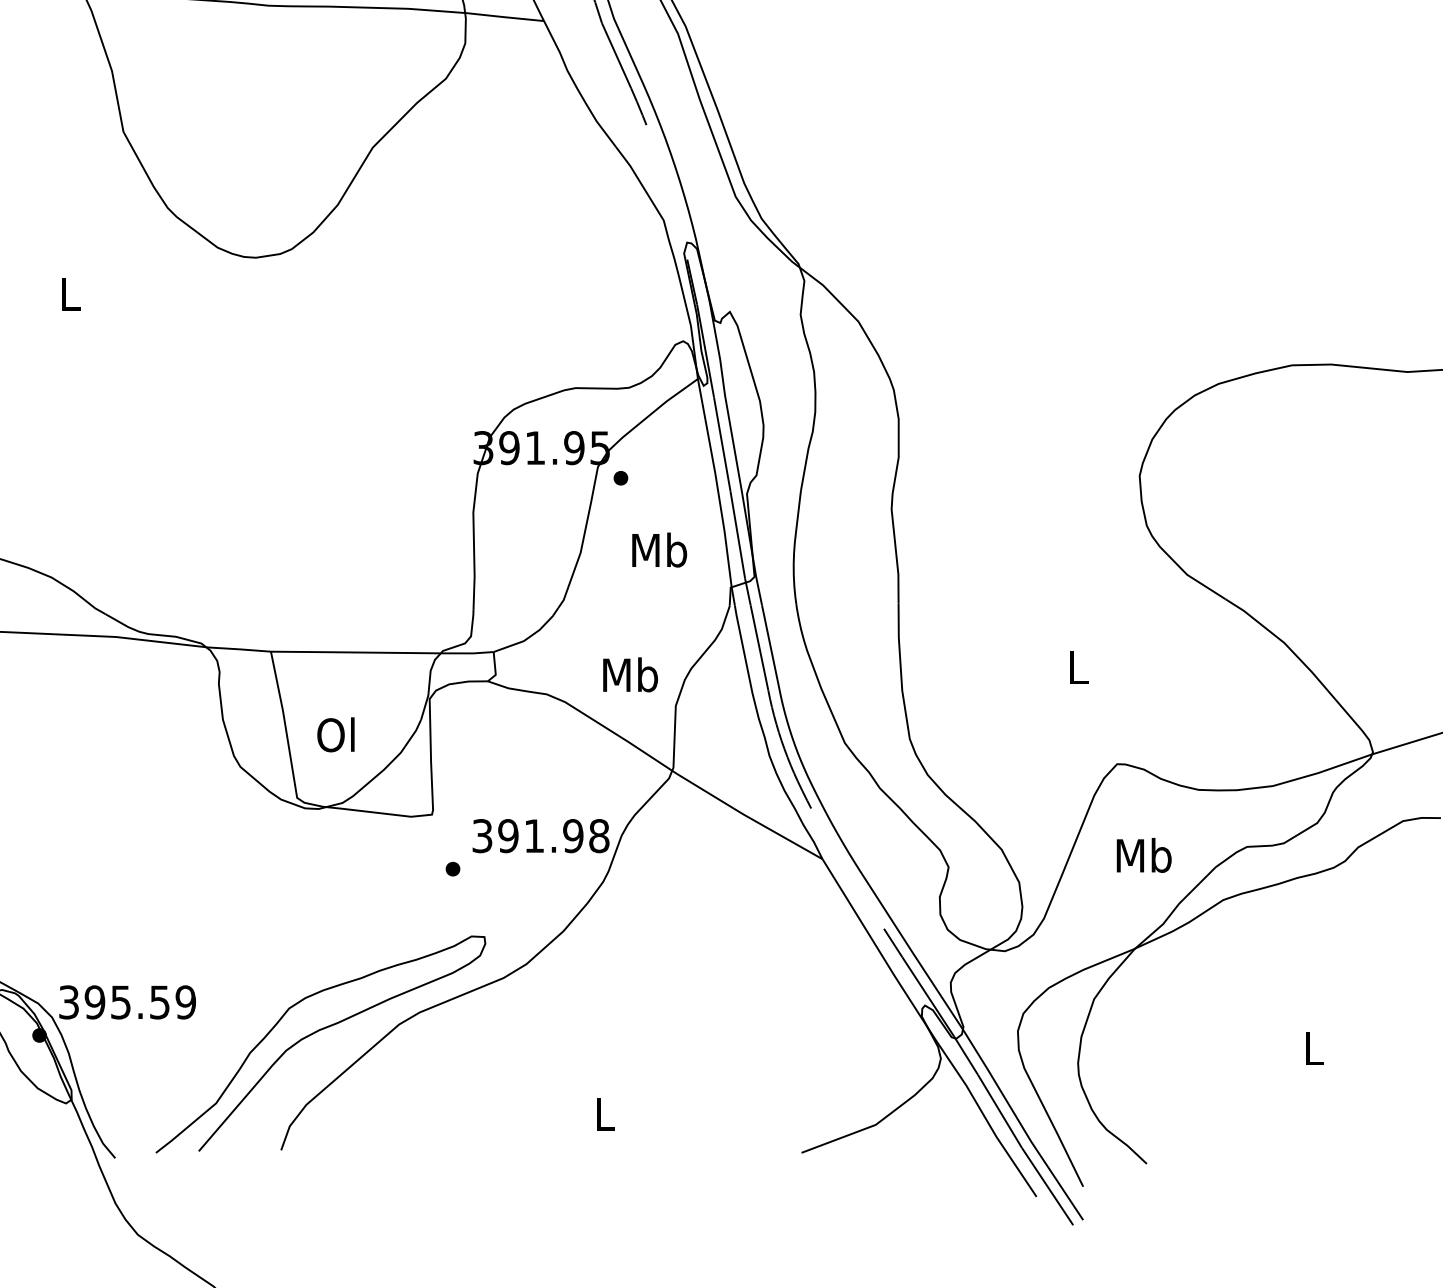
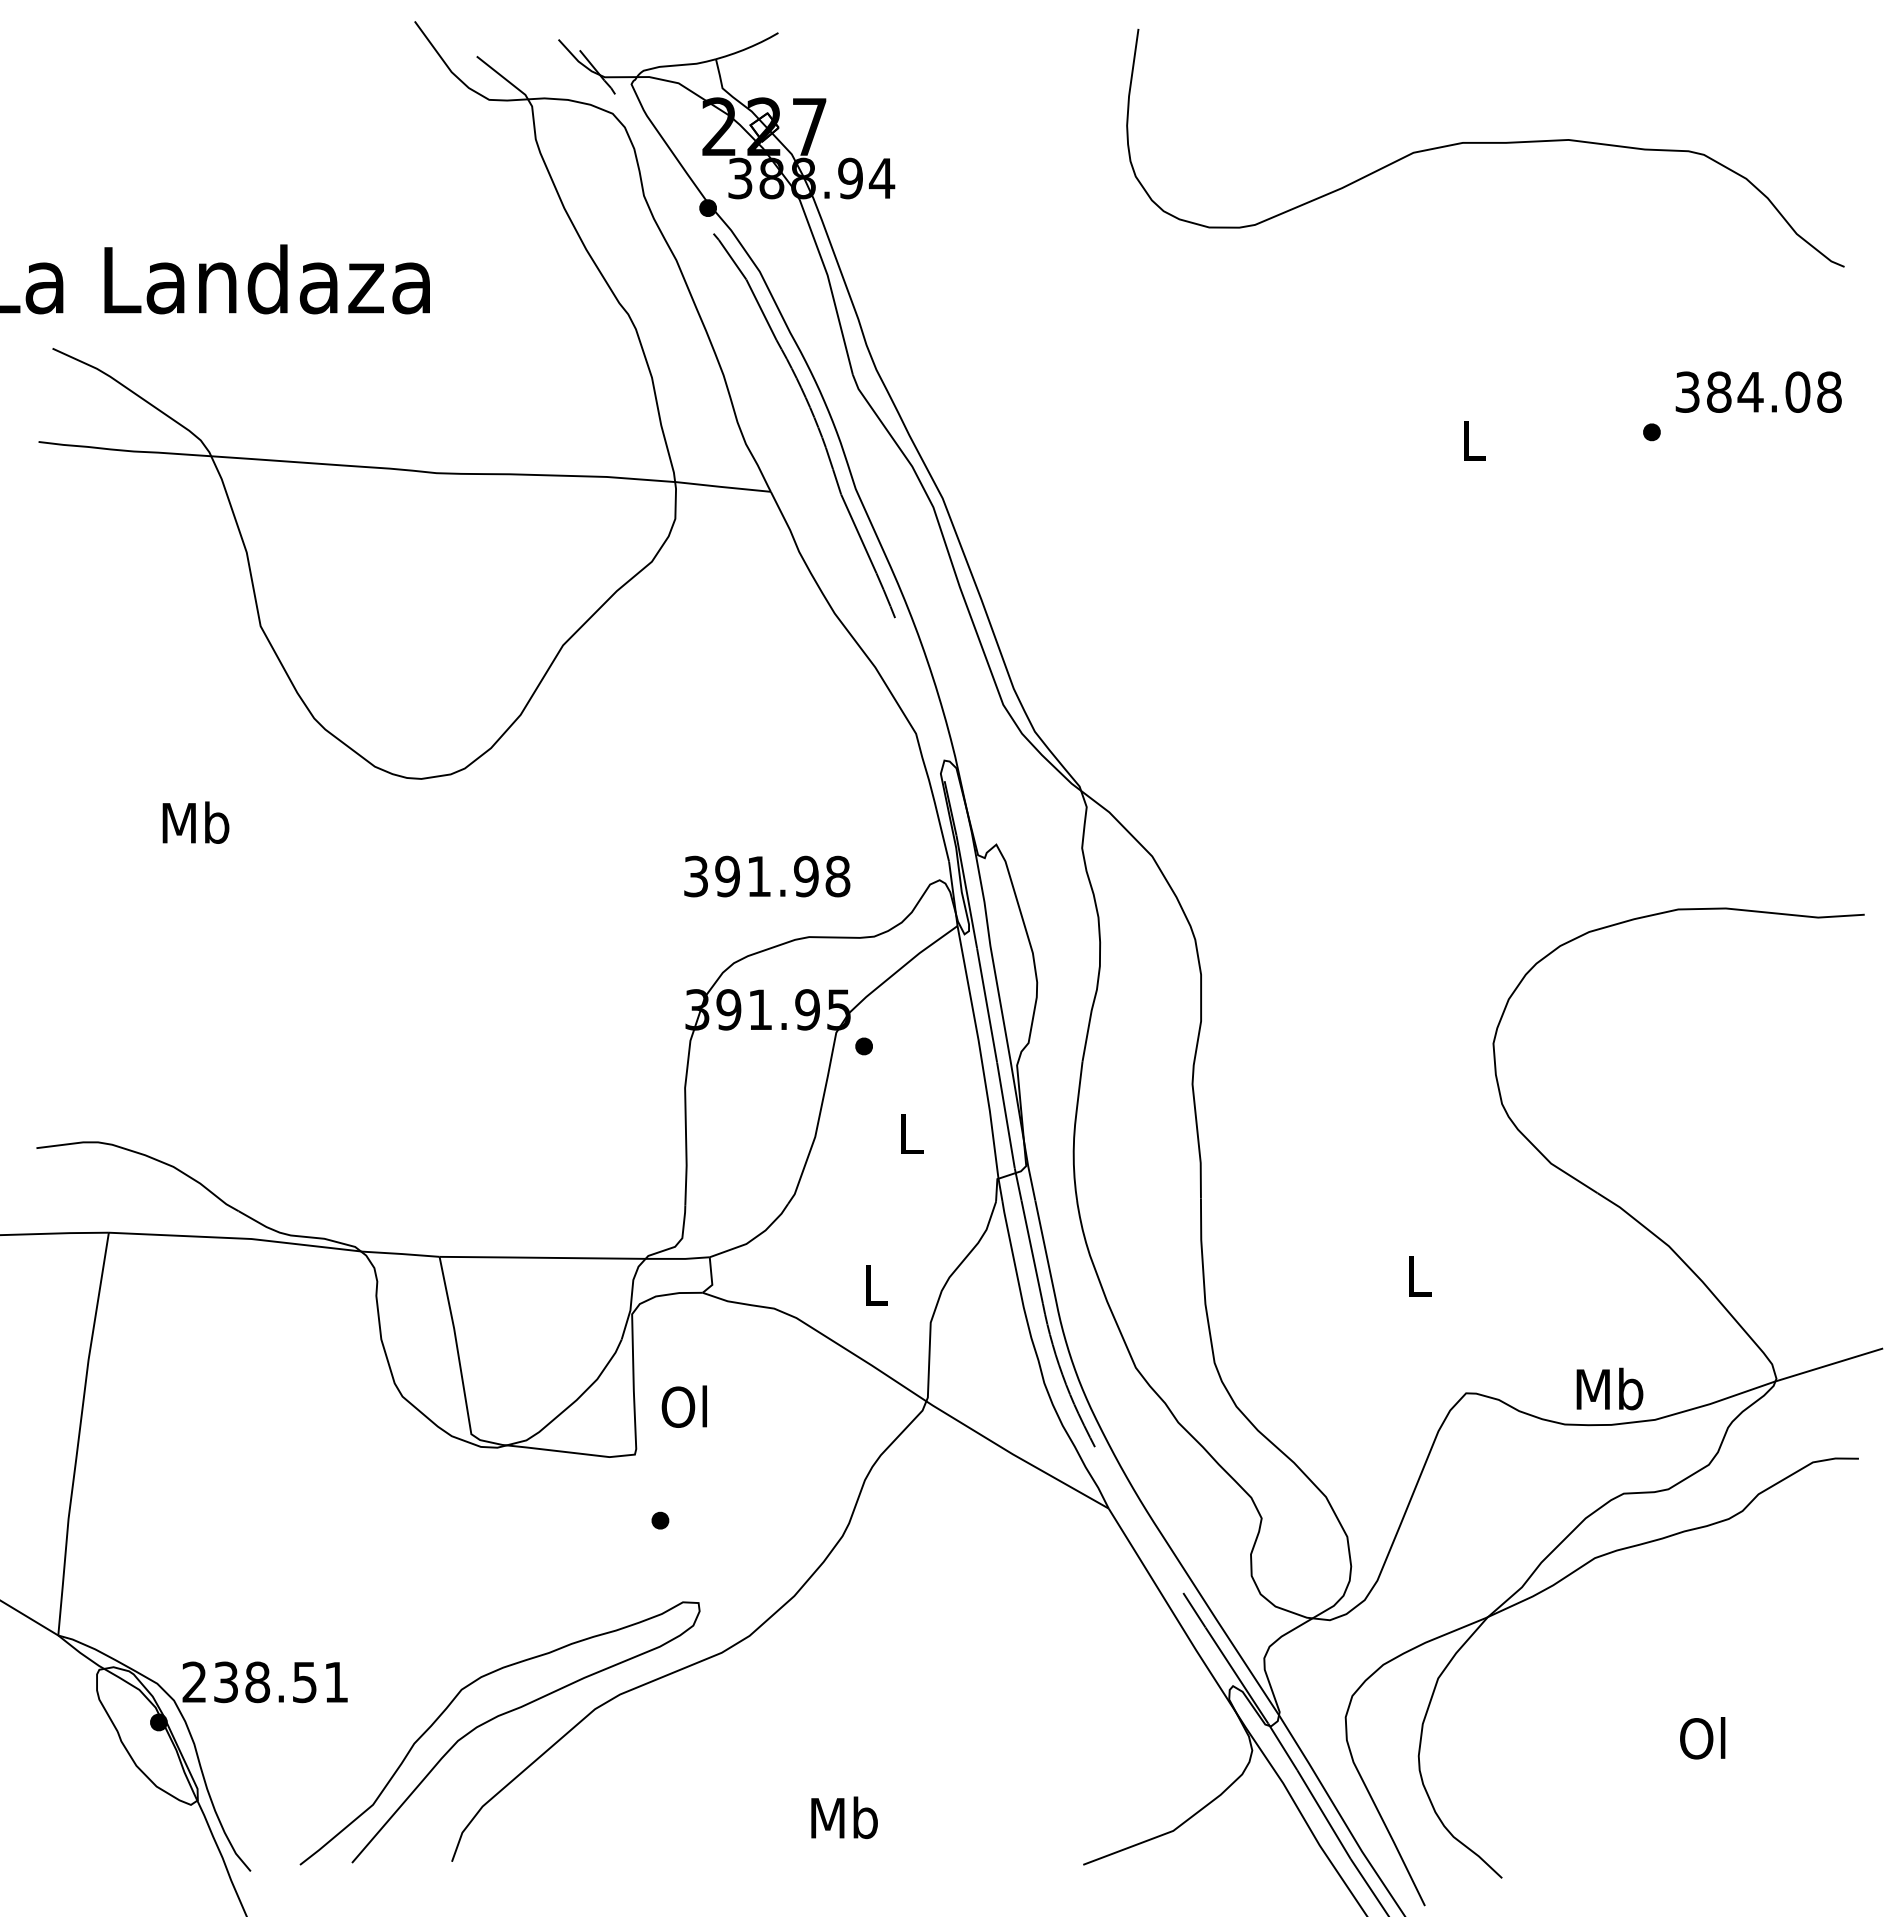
text: (69, 293) -> (195, 822), L -> Mb
text: (659, 550) -> (910, 1133), Mb -> L
text: (630, 674) -> (875, 1284), Mb -> L
text: (335, 734) -> (683, 1406), moved
text: (541, 836) -> (767, 876), moved
text: (1143, 855) -> (1609, 1388), moved
text: (127, 1002) -> (265, 1682), 395.59 -> 238.51
text: (1311, 1048) -> (1702, 1738), L -> Ol
text: (604, 1113) -> (844, 1817), L -> Mb

